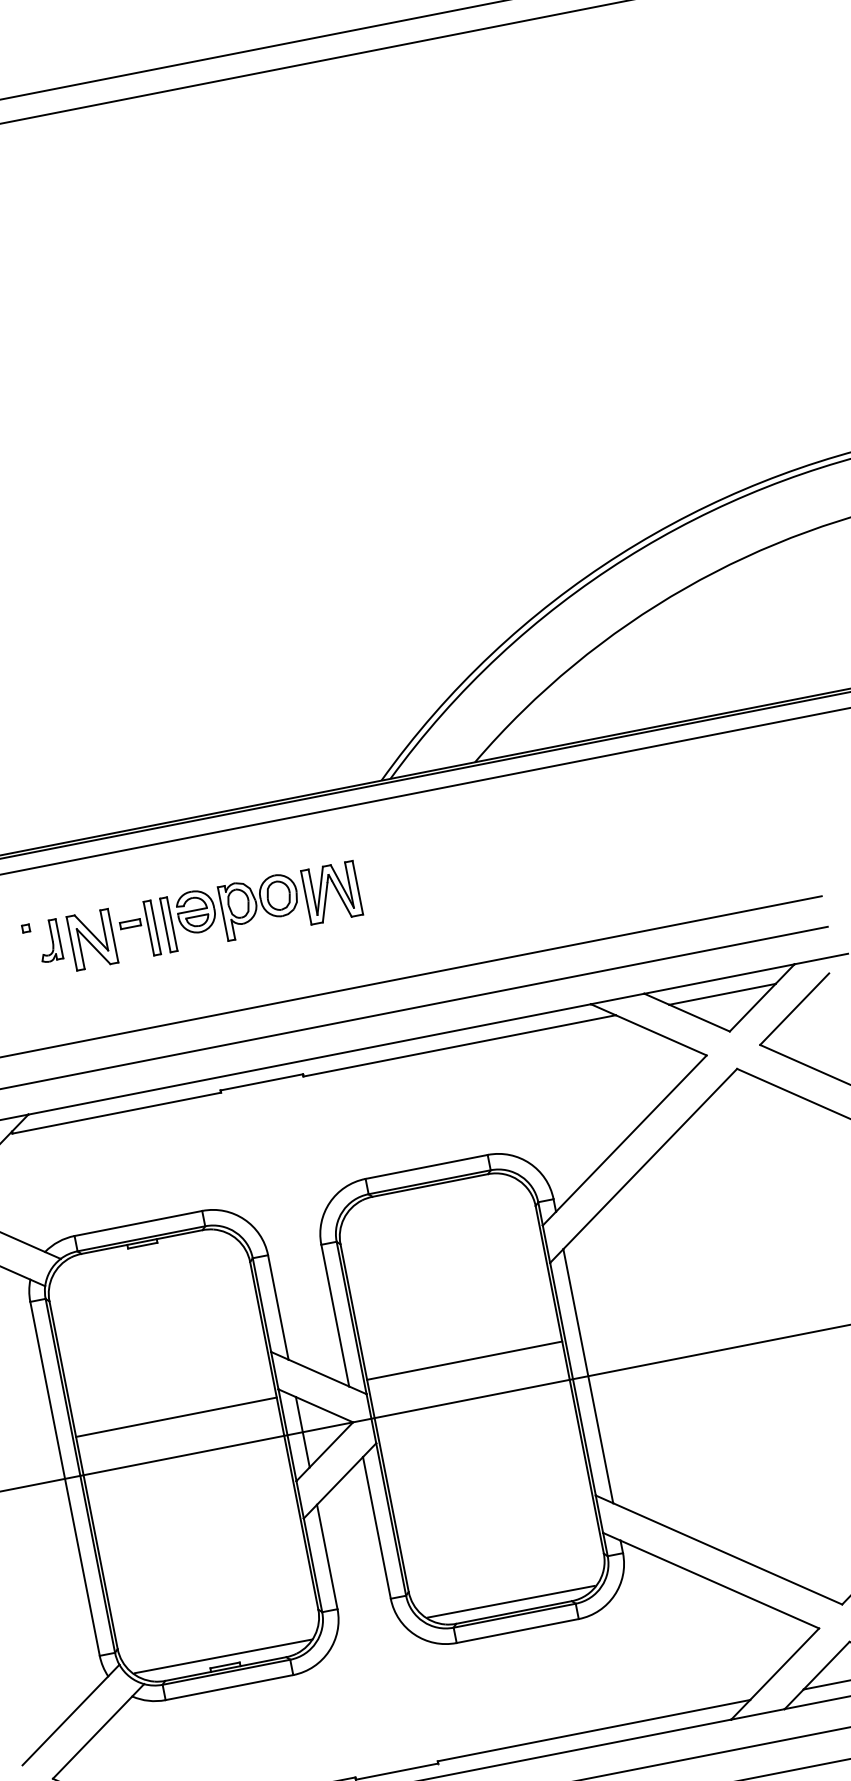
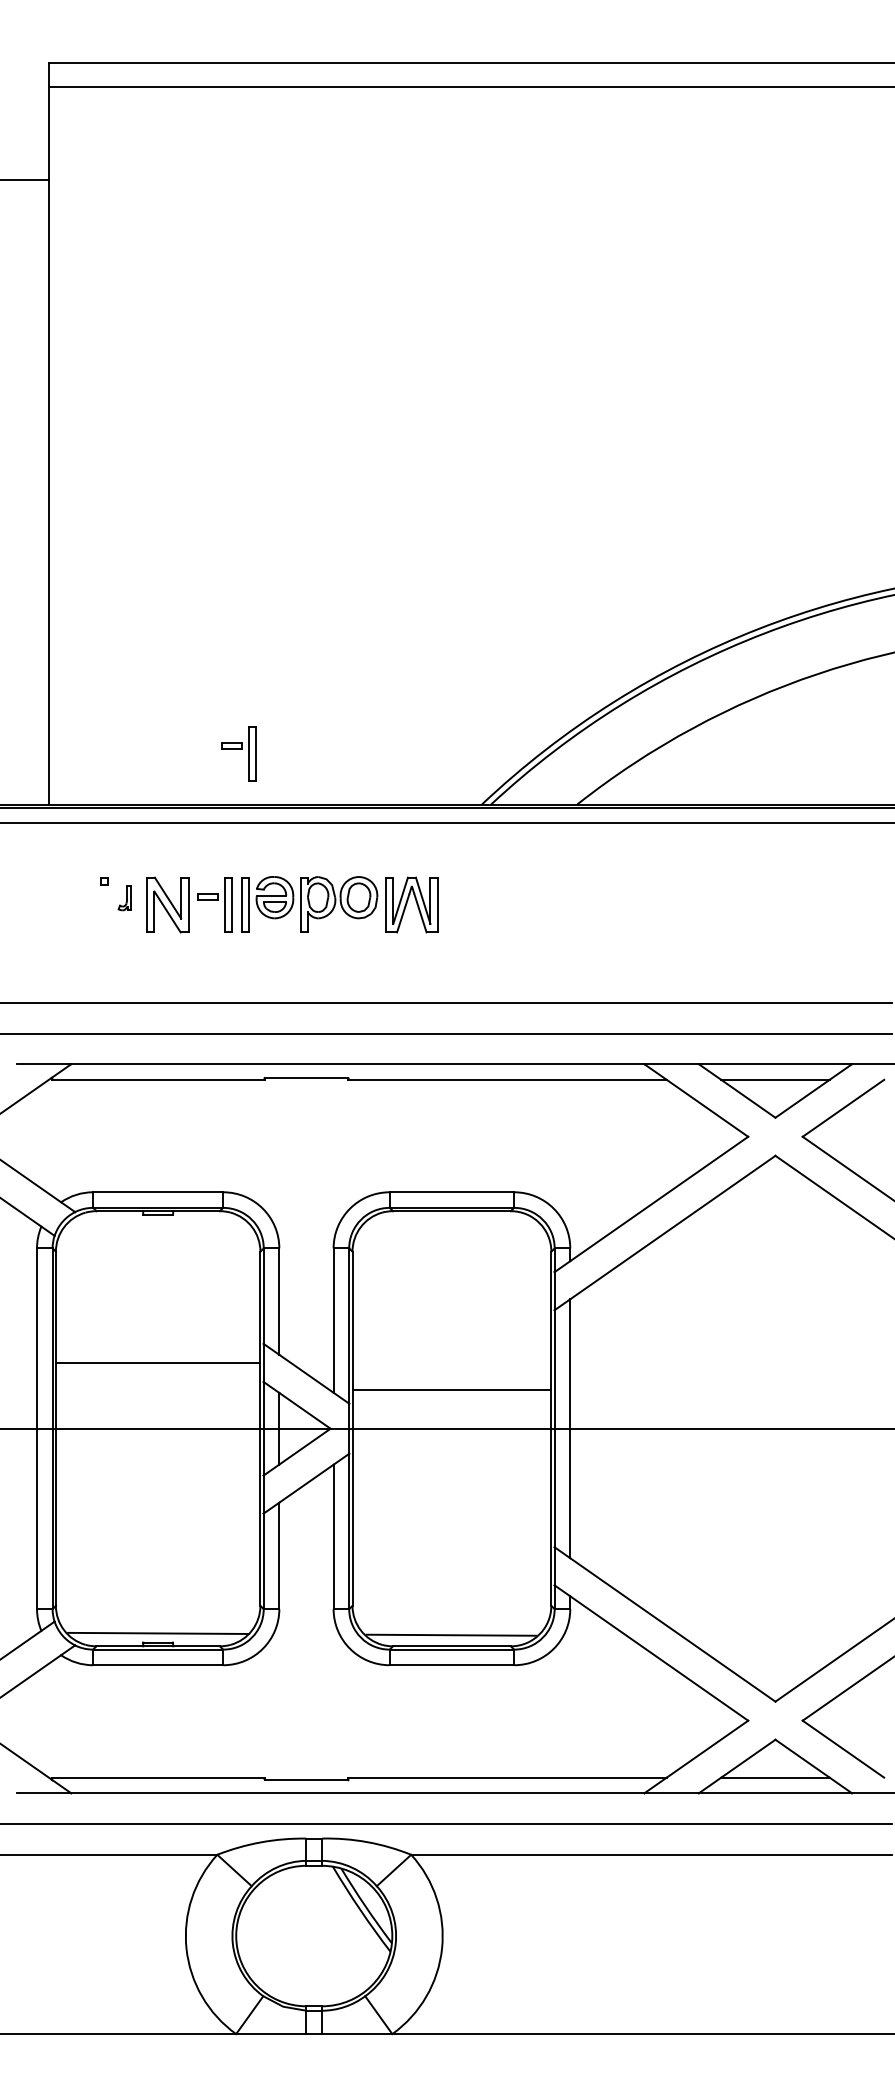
part: (132, 777) -> (238, 753), added
part: (48, 941) -> (124, 898), size x0.6
line: (175, 1417) -> (157, 1362), moved

